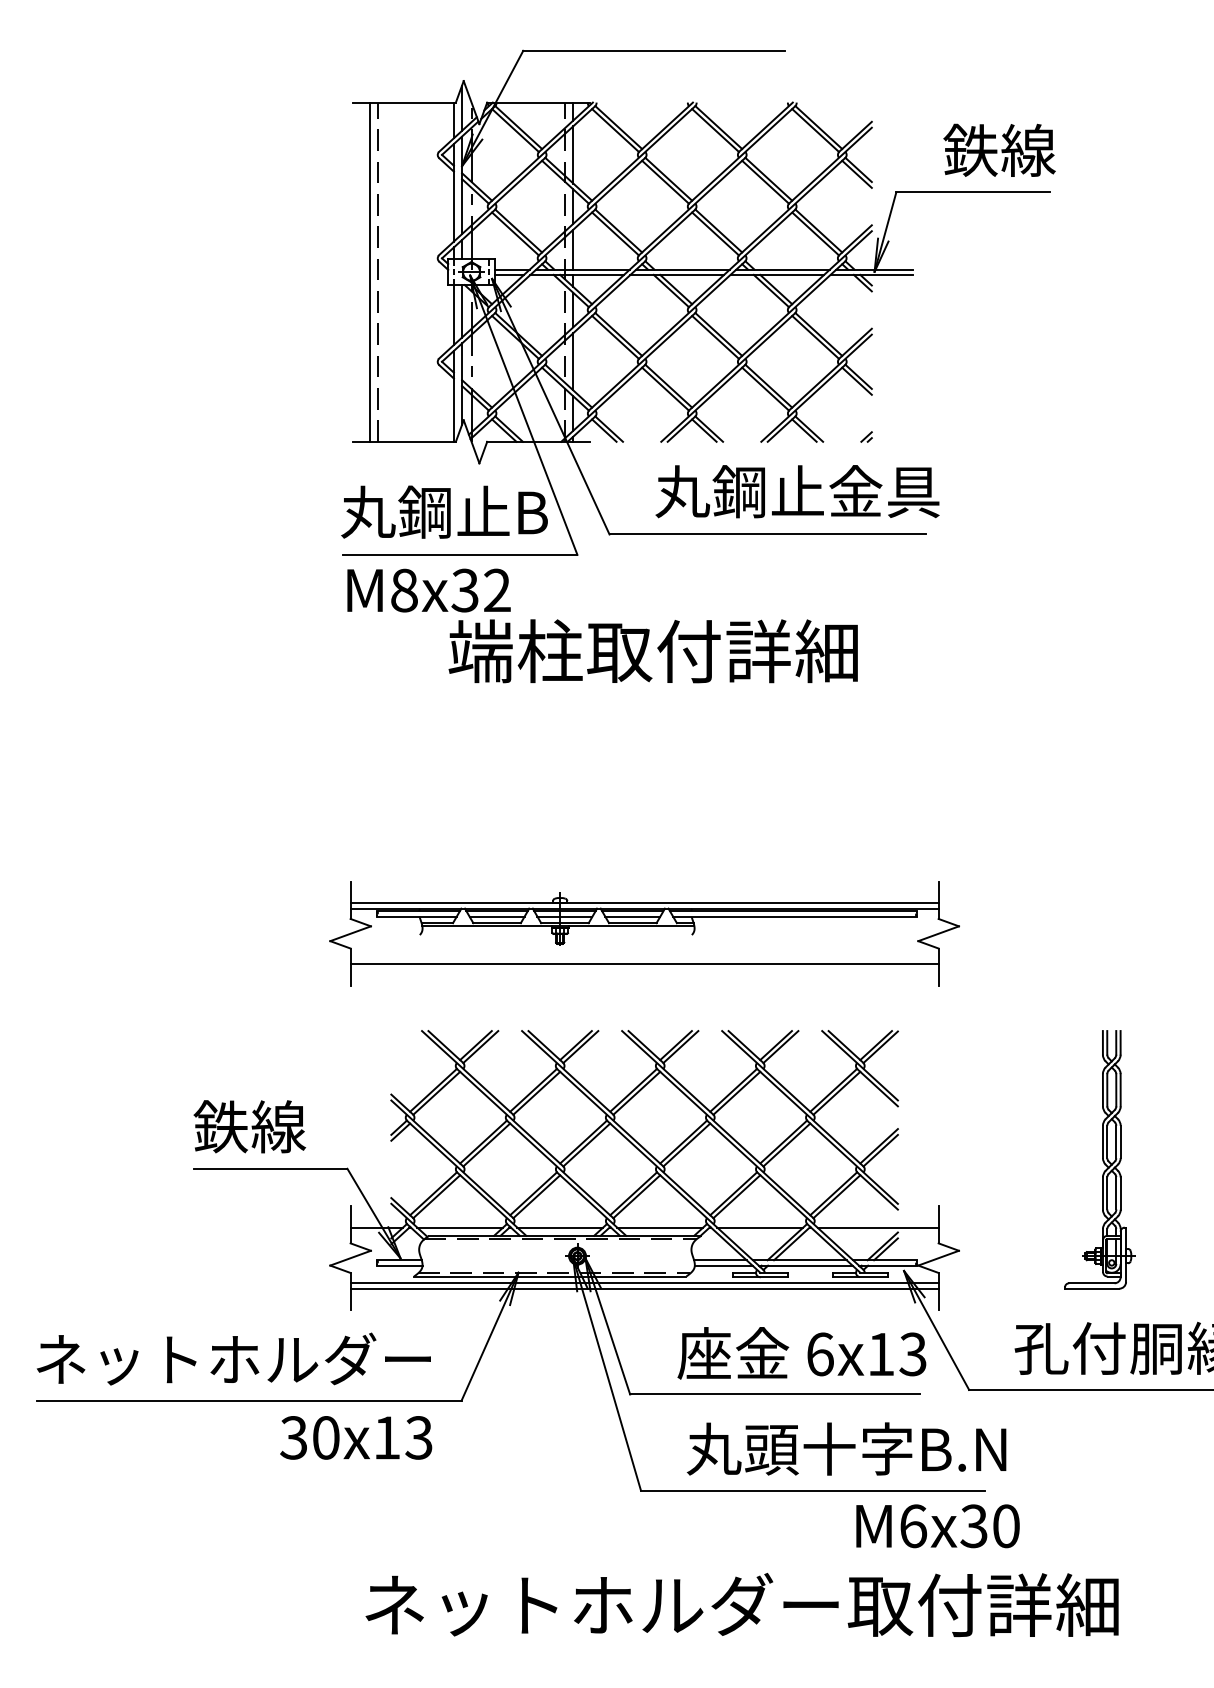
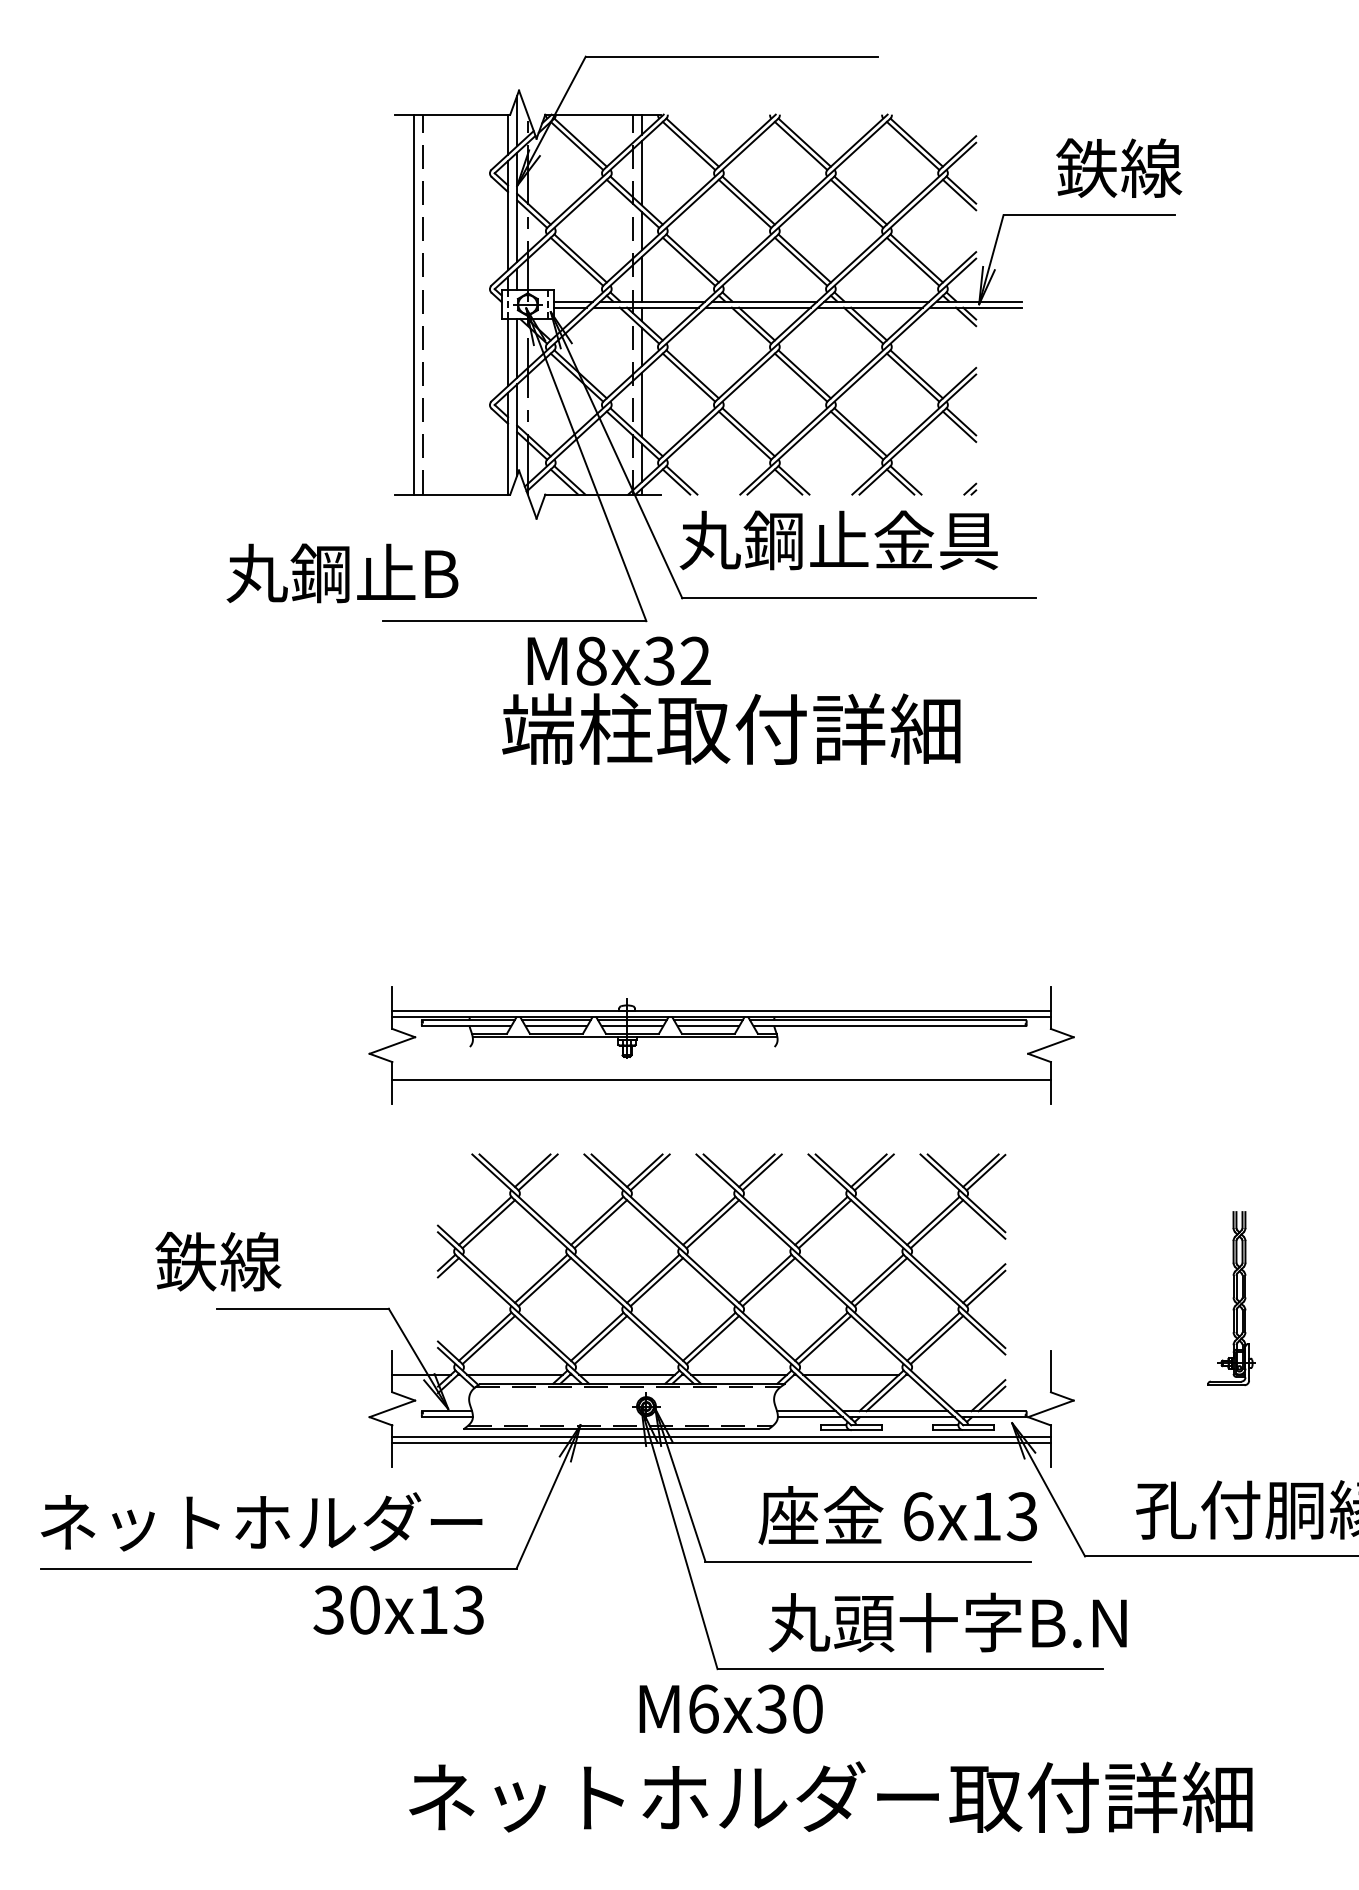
text: (797, 491) -> (838, 540), moved
text: (444, 512) -> (342, 573), moved
text: (428, 589) -> (618, 660), moved
text: (249, 1126) -> (218, 1261), moved
part: (1099, 1159) -> (1231, 1298), size x0.6
line: (877, 1227) -> (982, 1374), removed
text: (937, 1525) -> (730, 1708), moved

